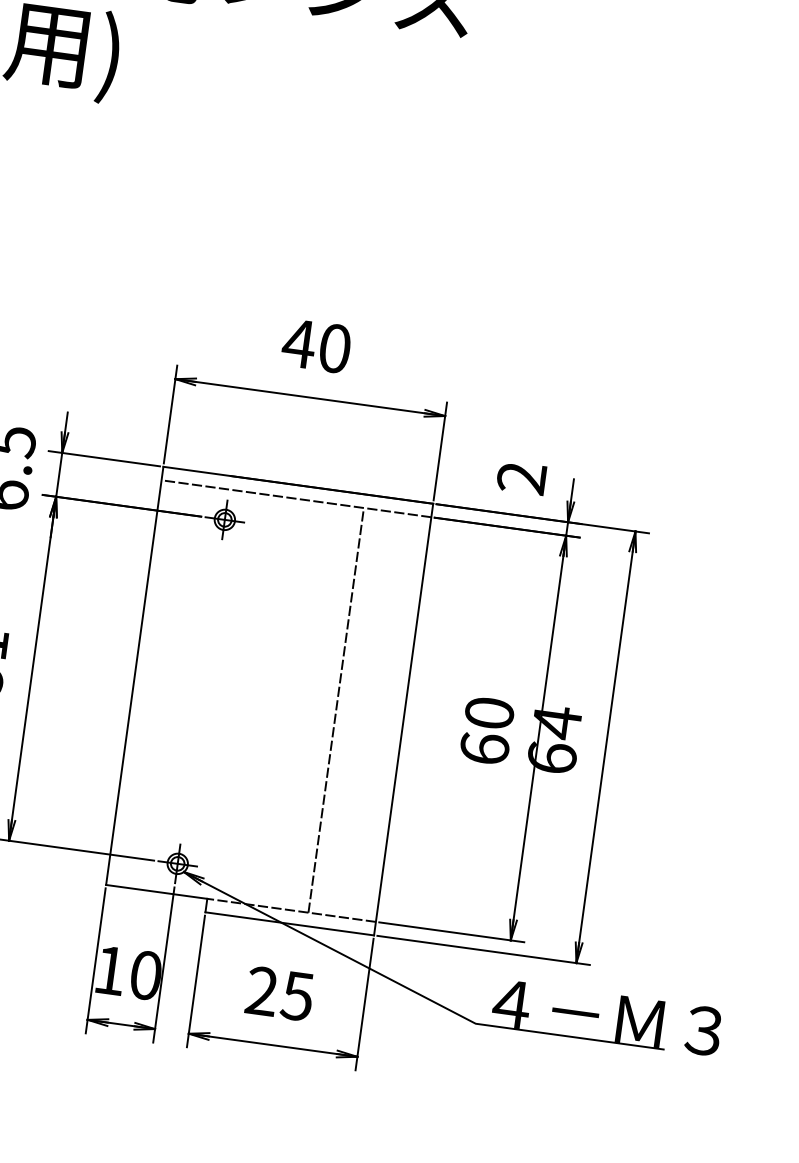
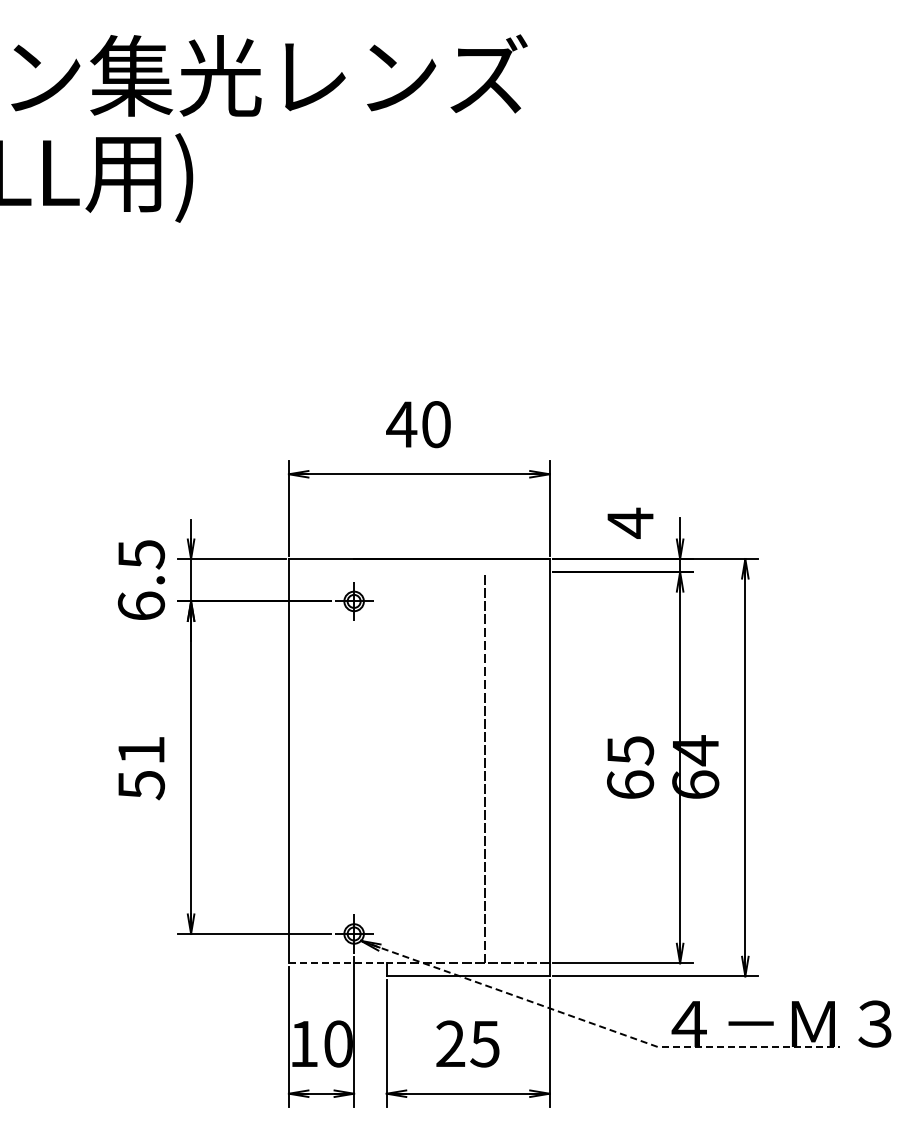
text: (521, 477) -> (630, 522), 2 -> 4
line: (295, 499) -> (418, 572), removed
text: (489, 713) -> (630, 750), 60 -> 65
line: (156, 892) -> (337, 963), solid -> dashed
line: (414, 991) -> (595, 1024), solid -> dashed

